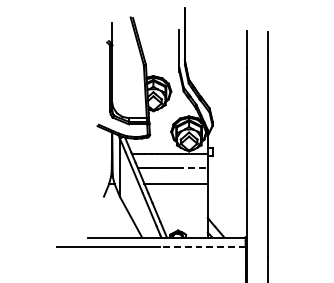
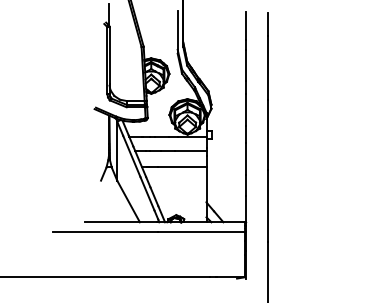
line: (192, 167) -> (190, 151), dashed -> solid
line: (202, 246) -> (201, 231), dashed -> solid

